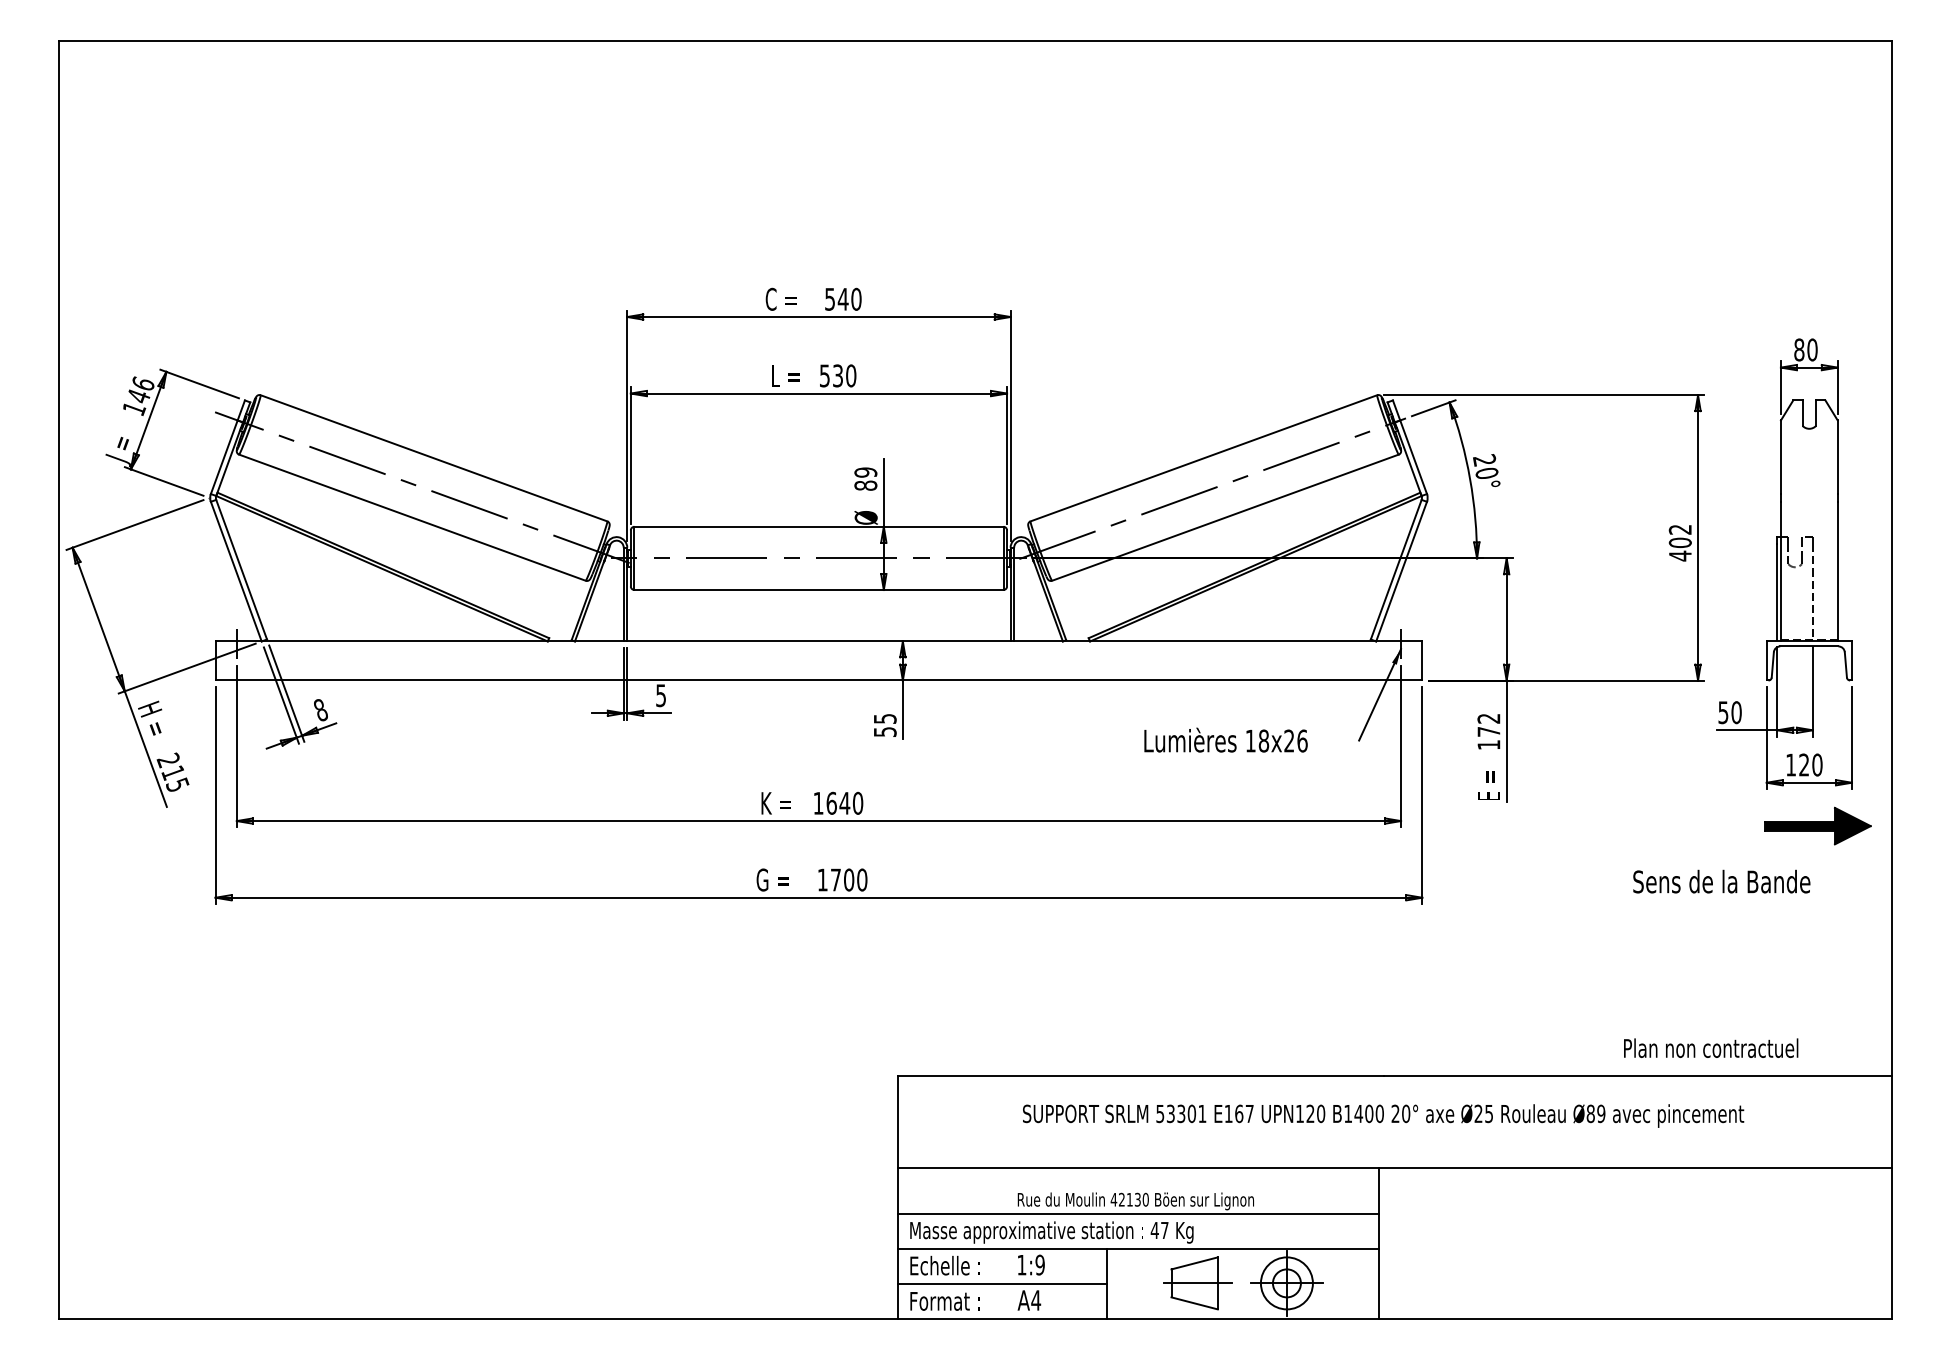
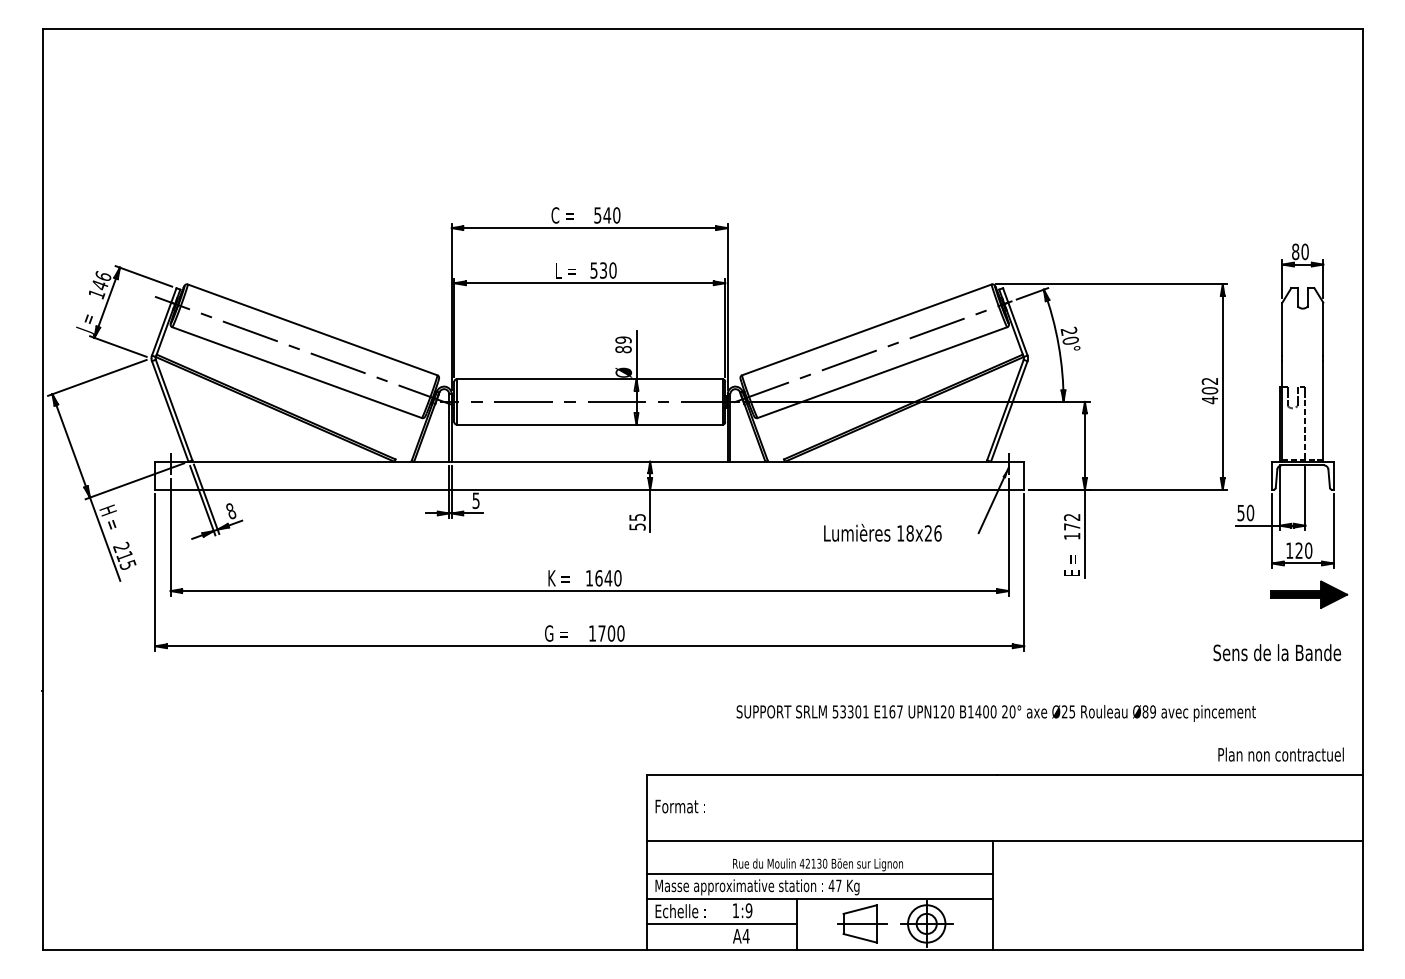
text: (1721, 881) -> (1277, 652), moved
text: (1711, 1047) -> (1281, 754), moved
text: (1383, 1115) -> (996, 713), moved
text: (944, 1301) -> (680, 806), moved

